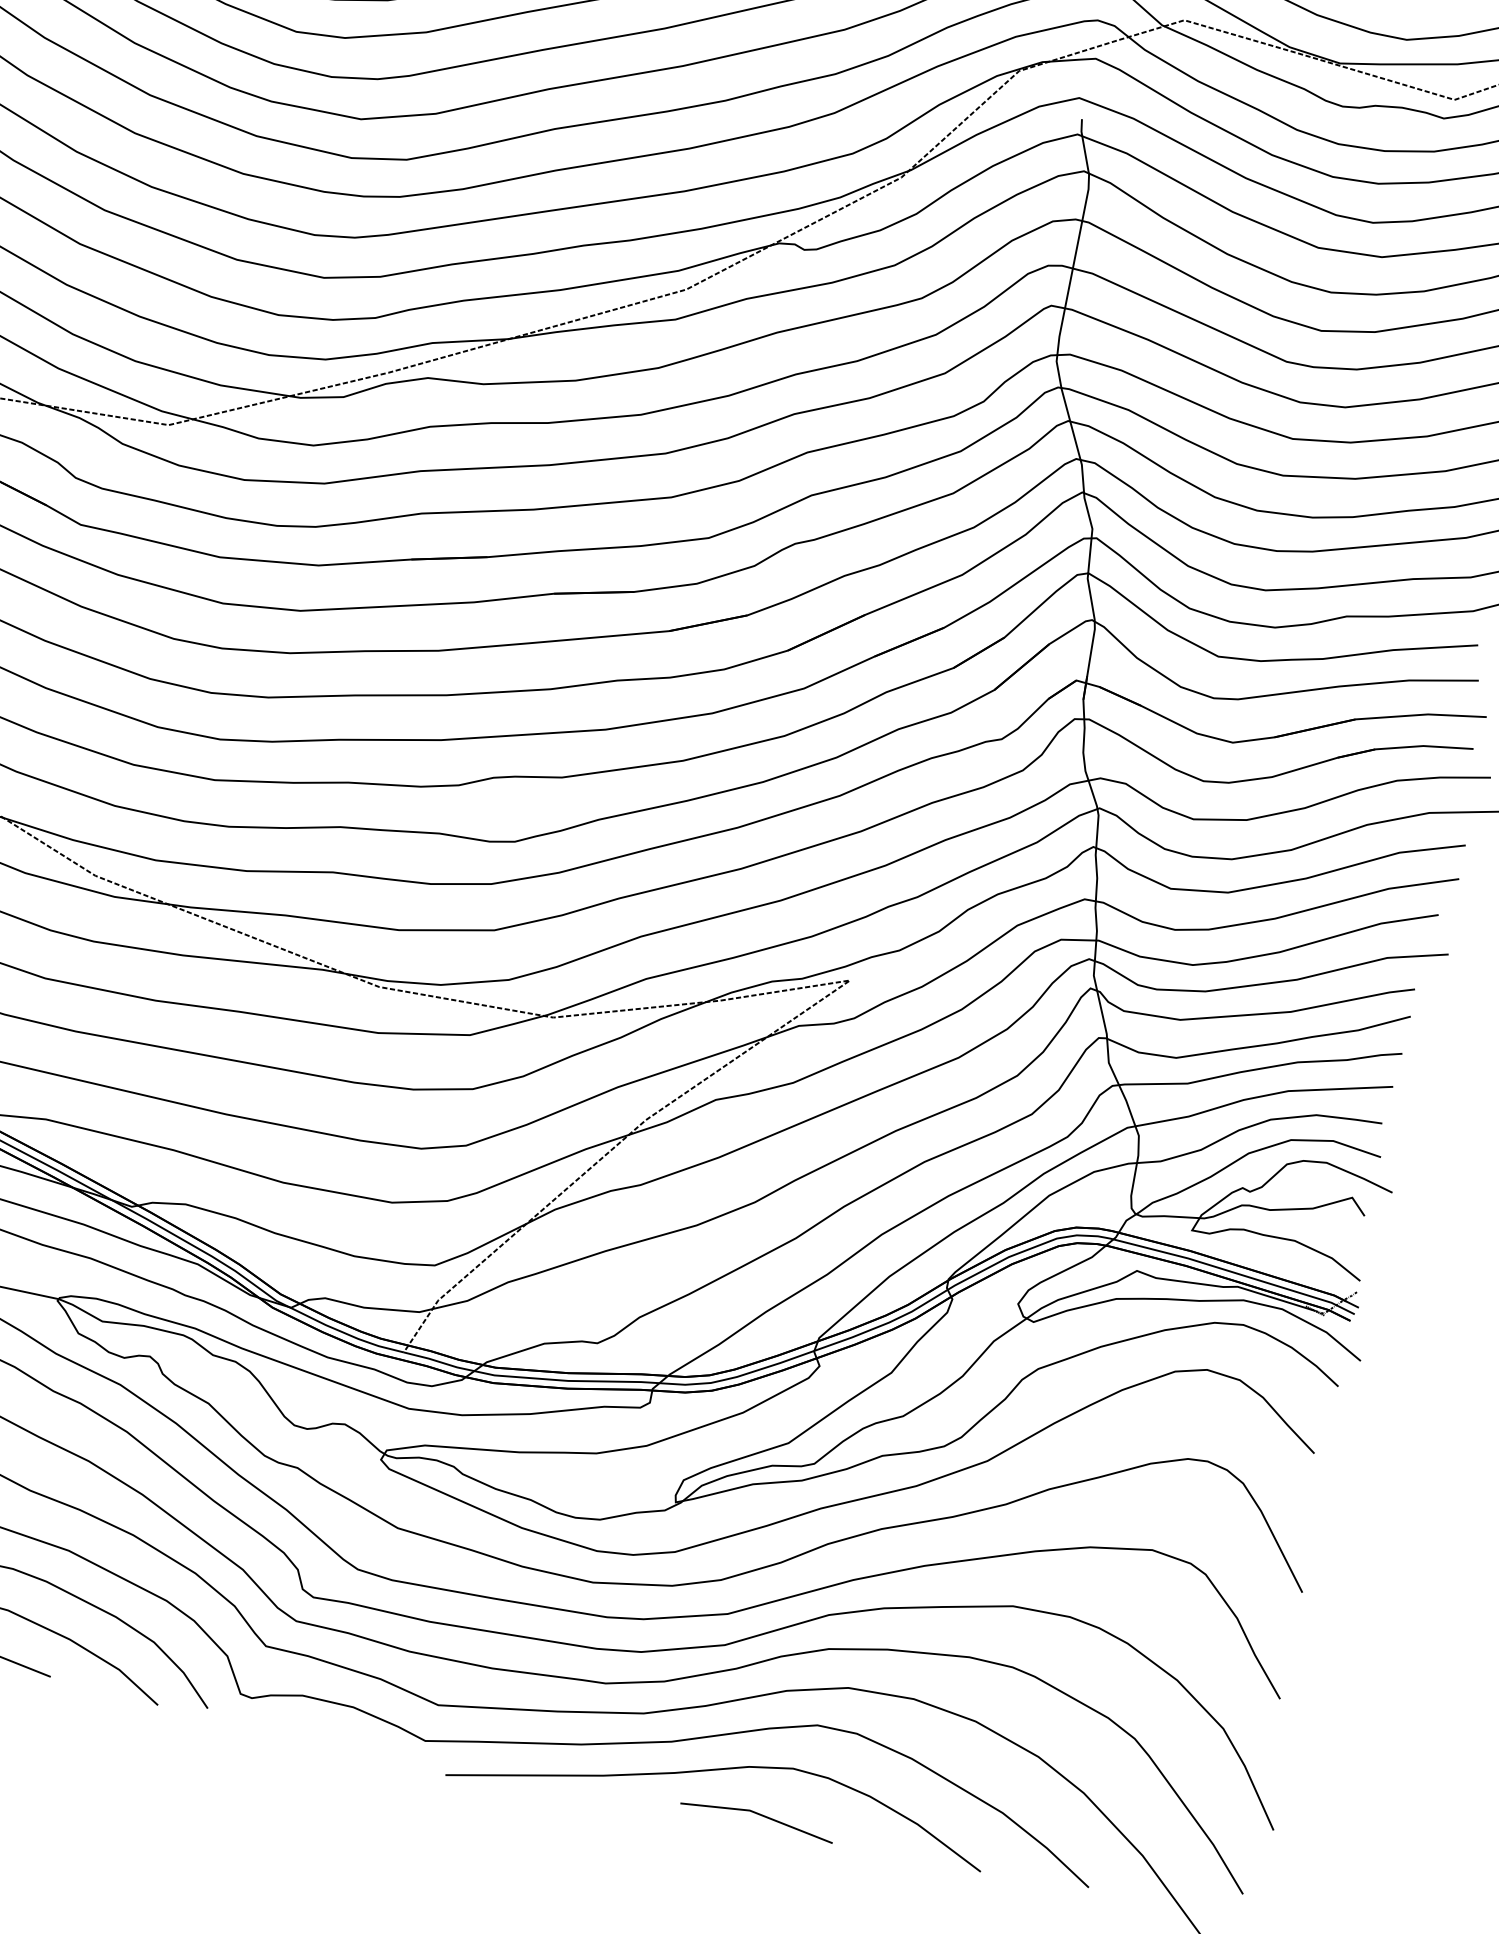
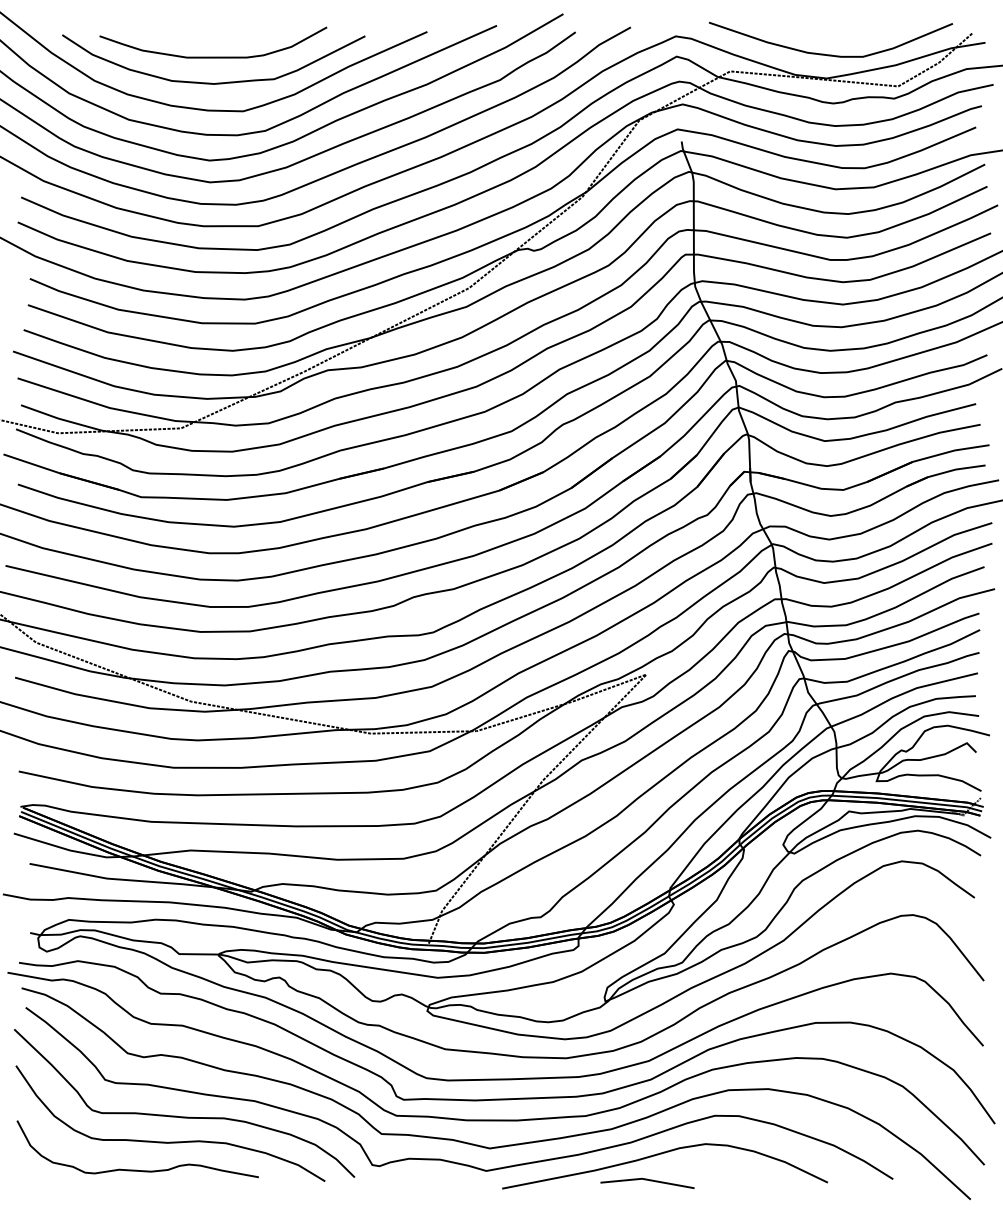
line: (758, 1815) -> (647, 1180), moved

